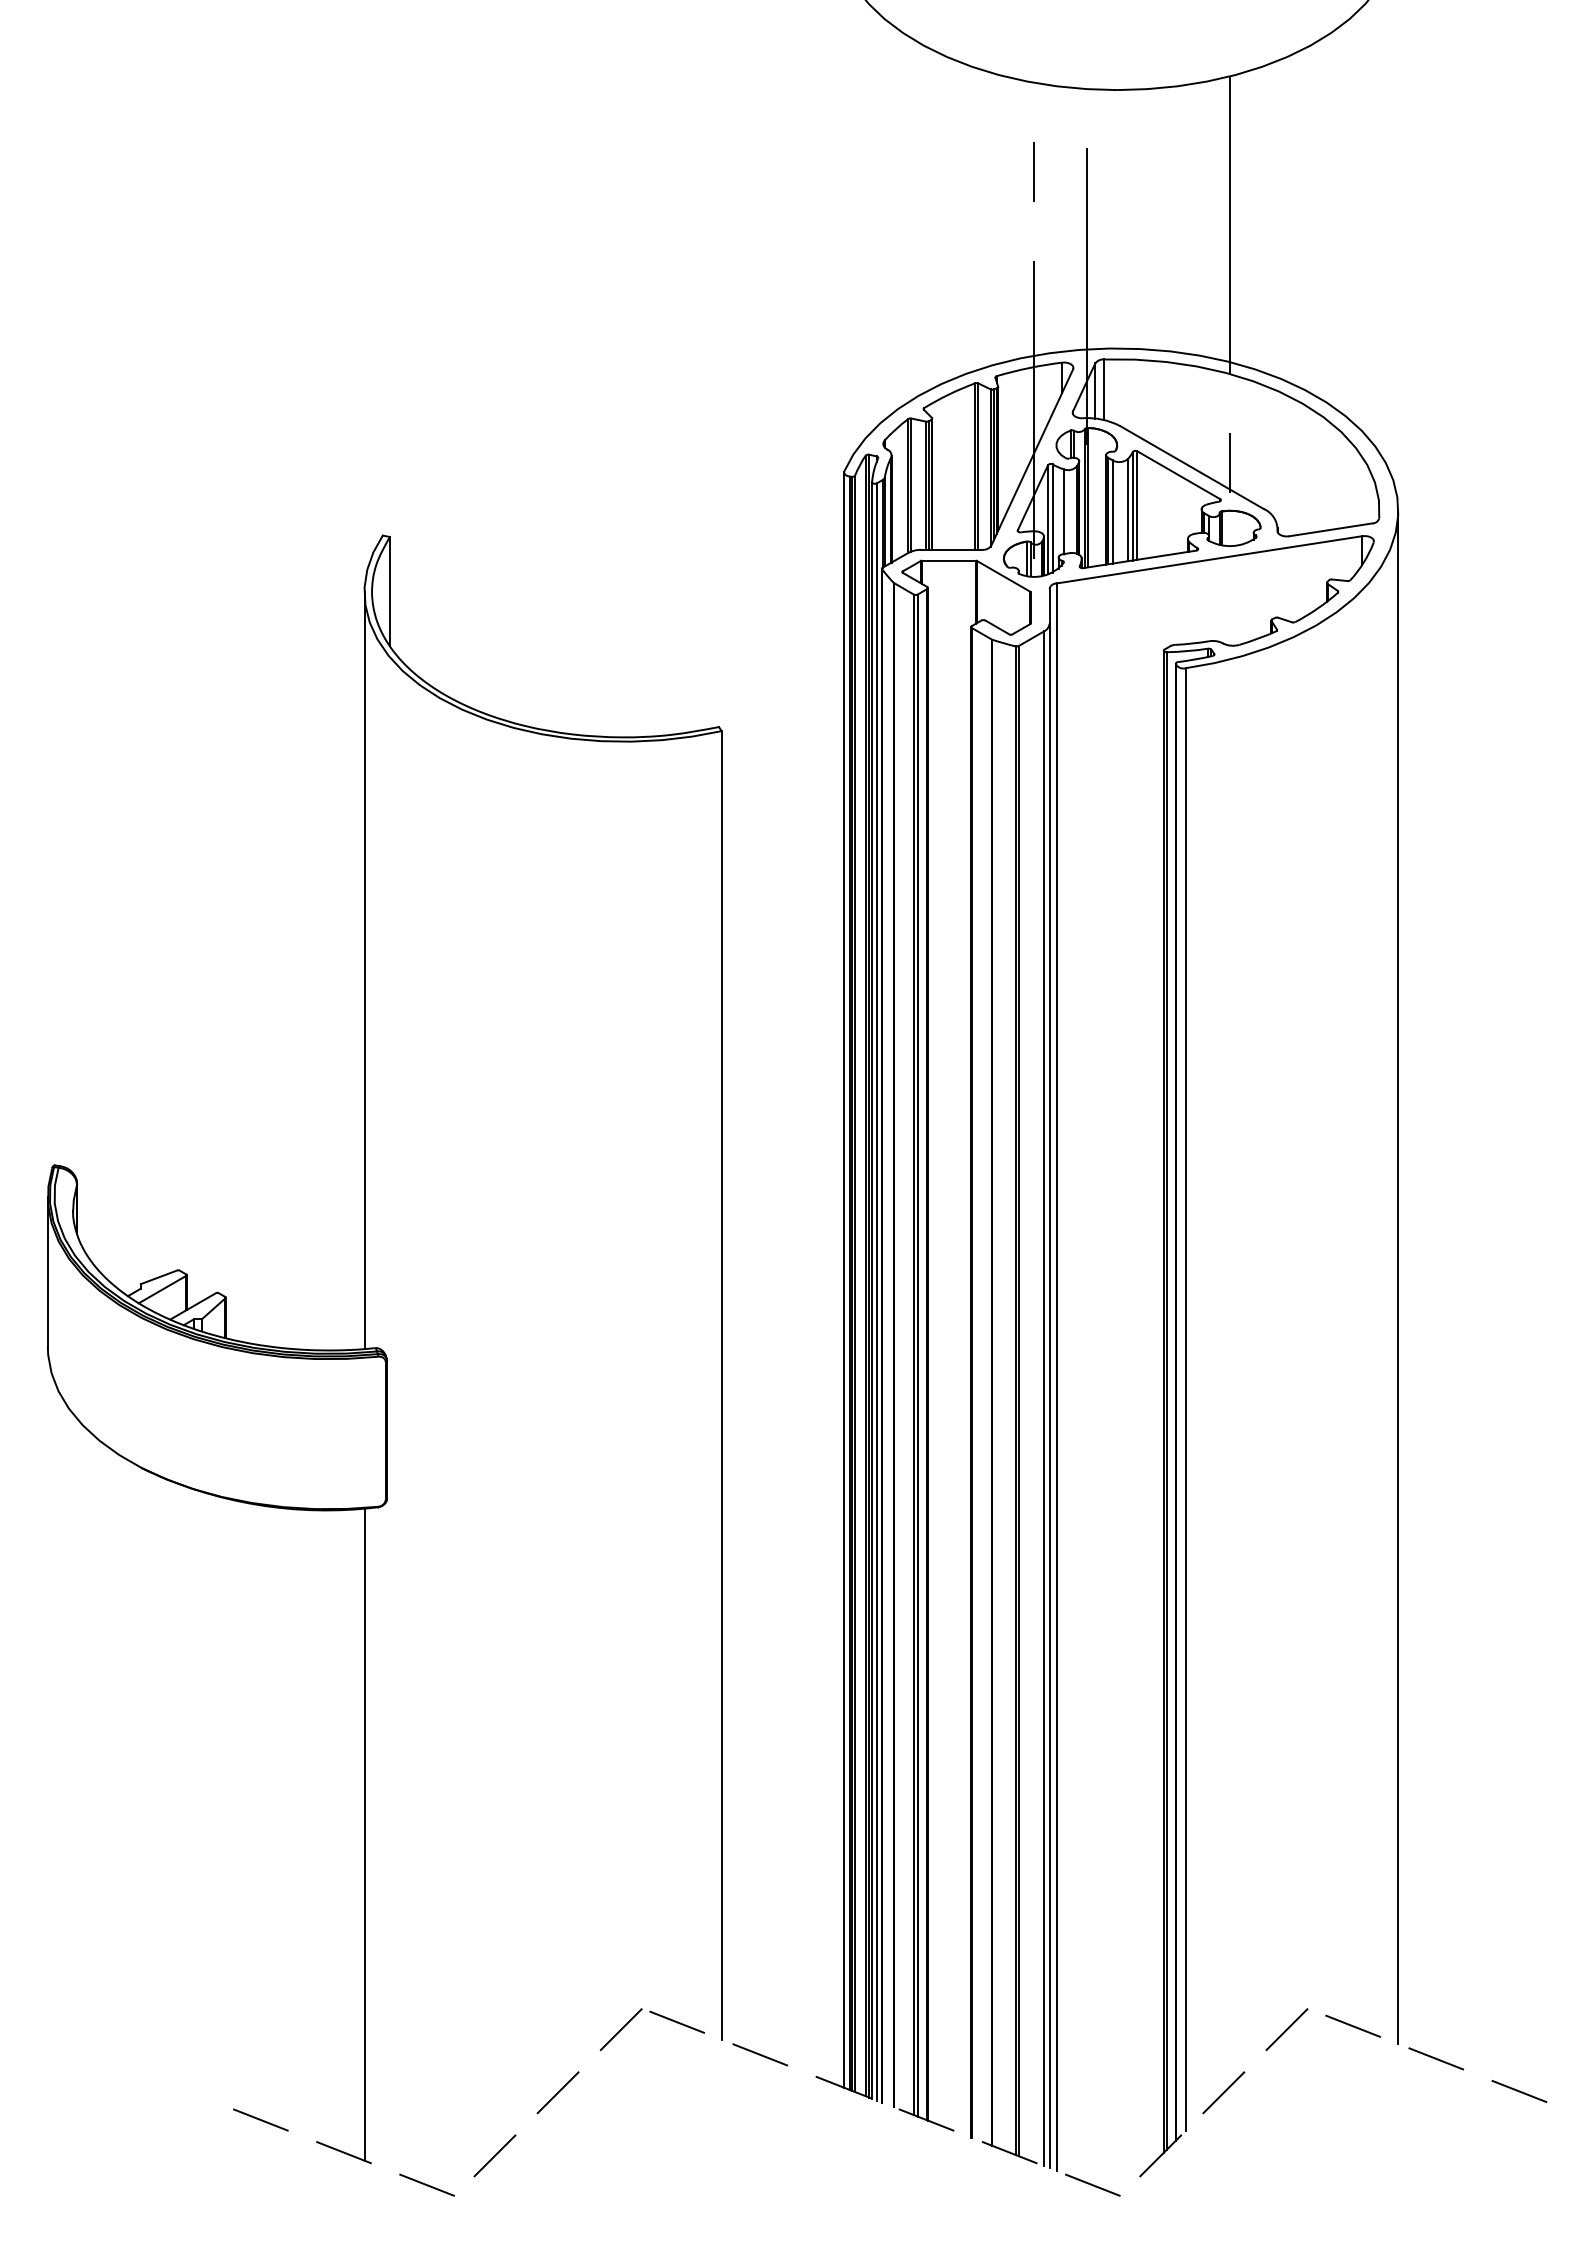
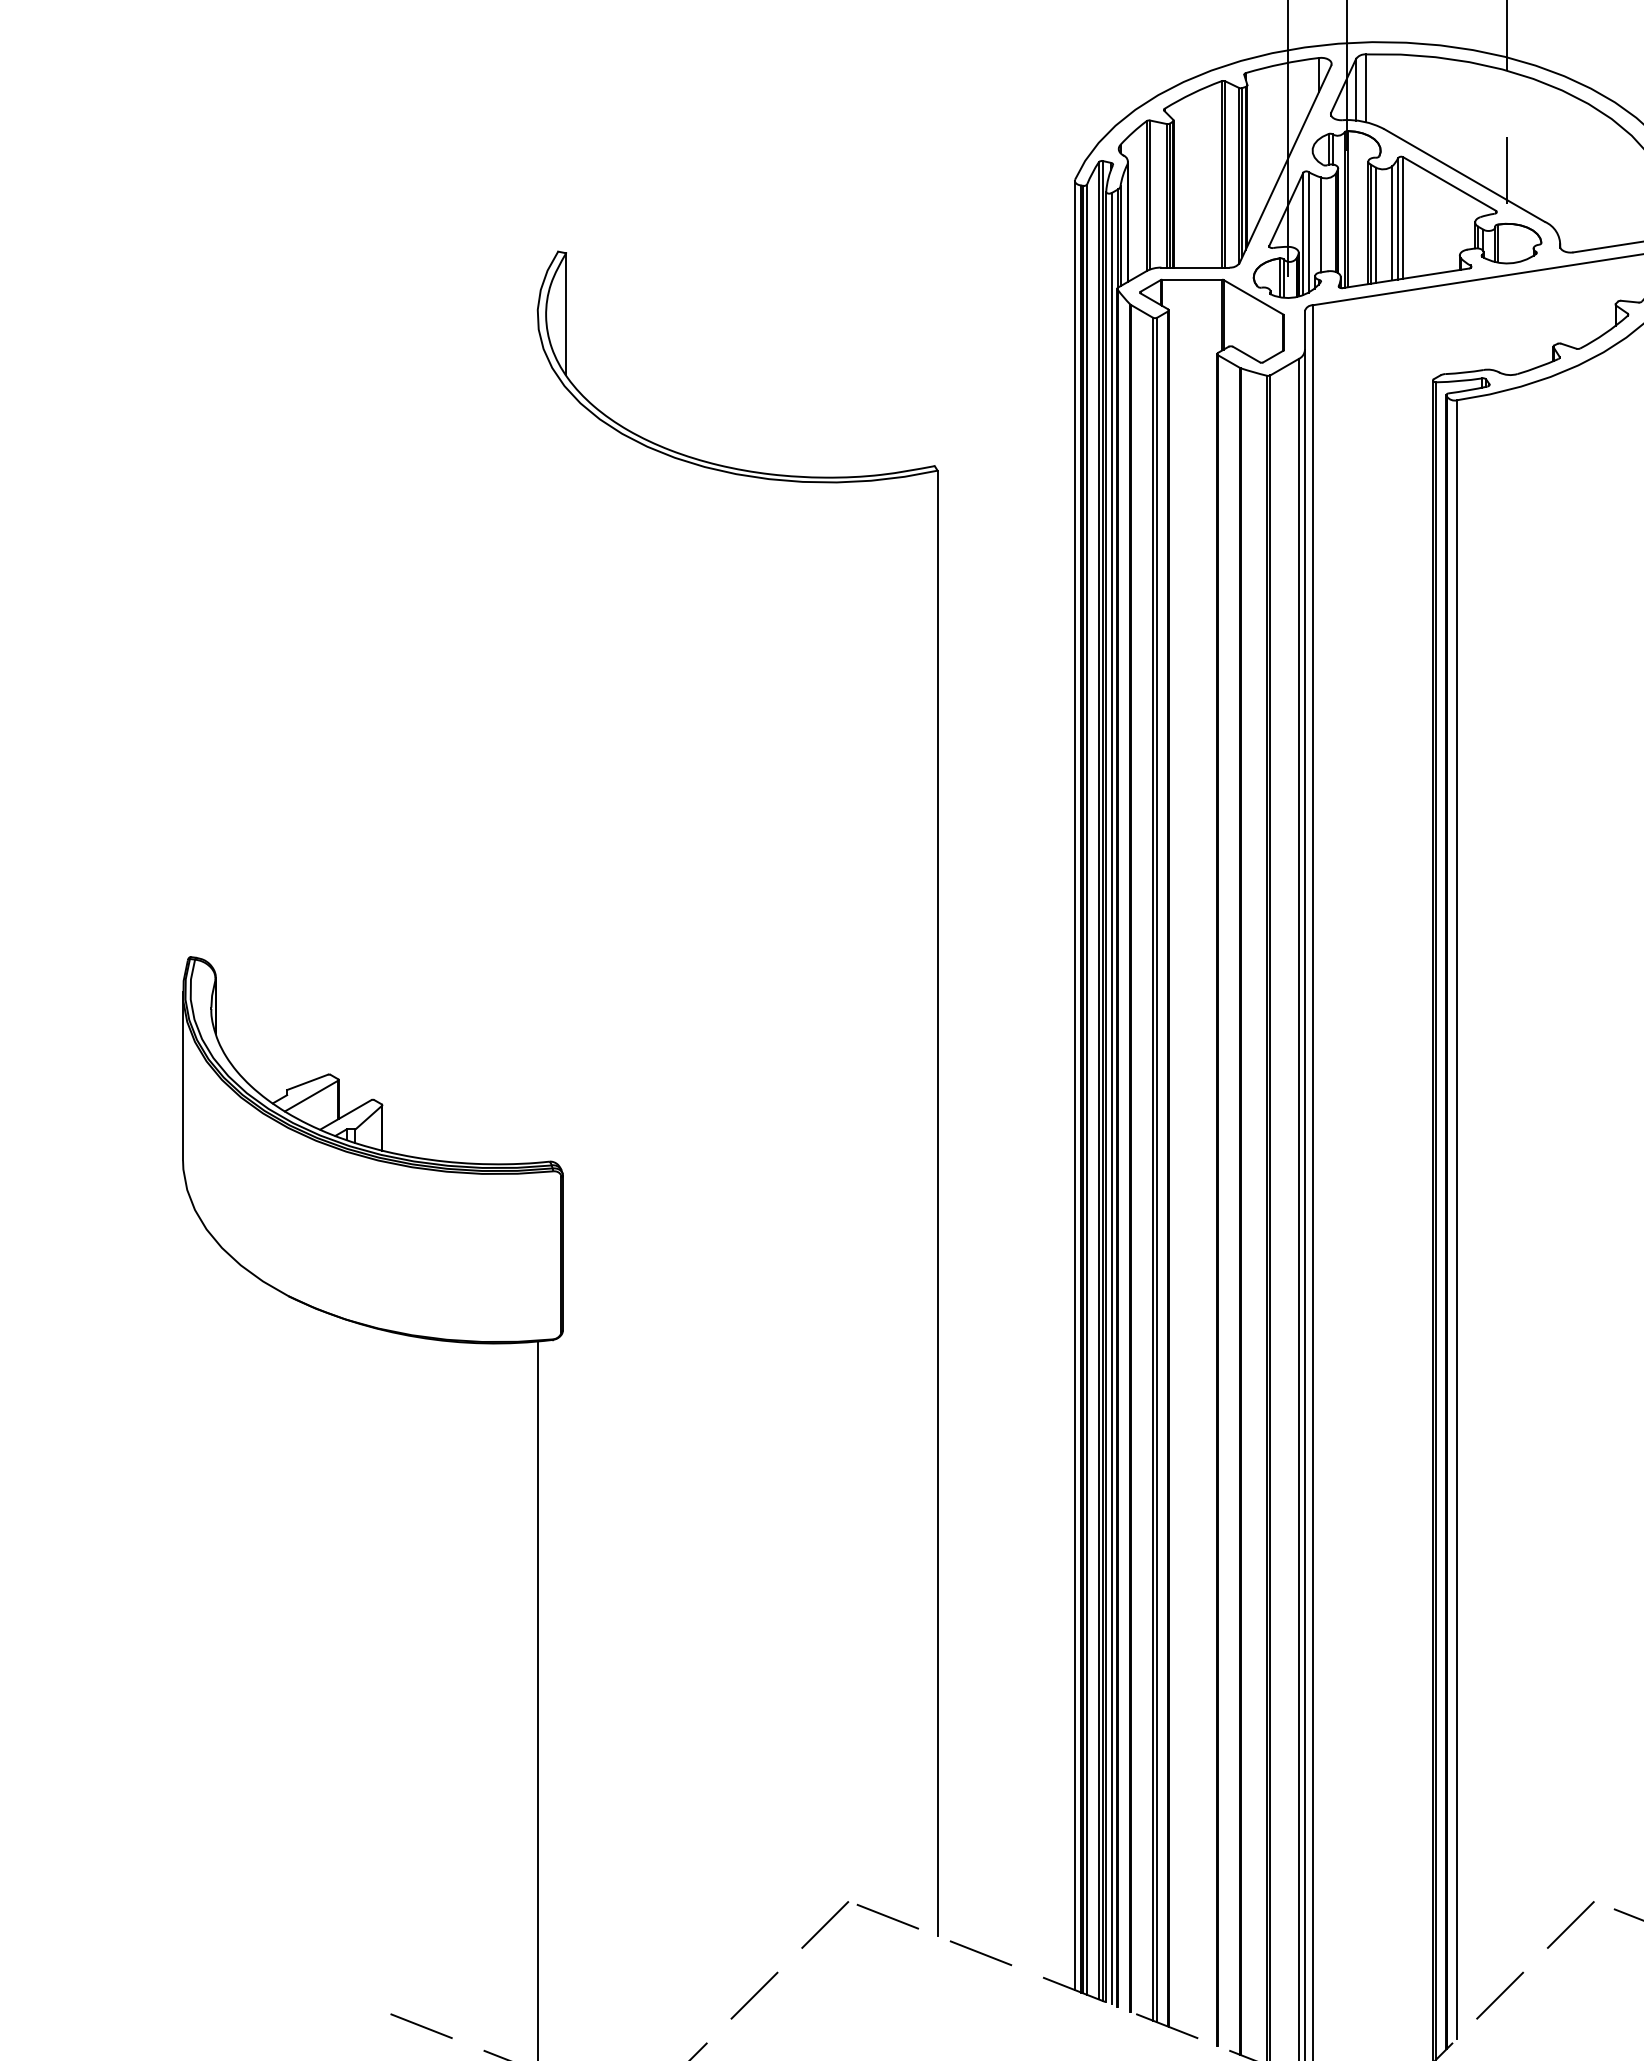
line: (364, 970) -> (537, 738), removed

